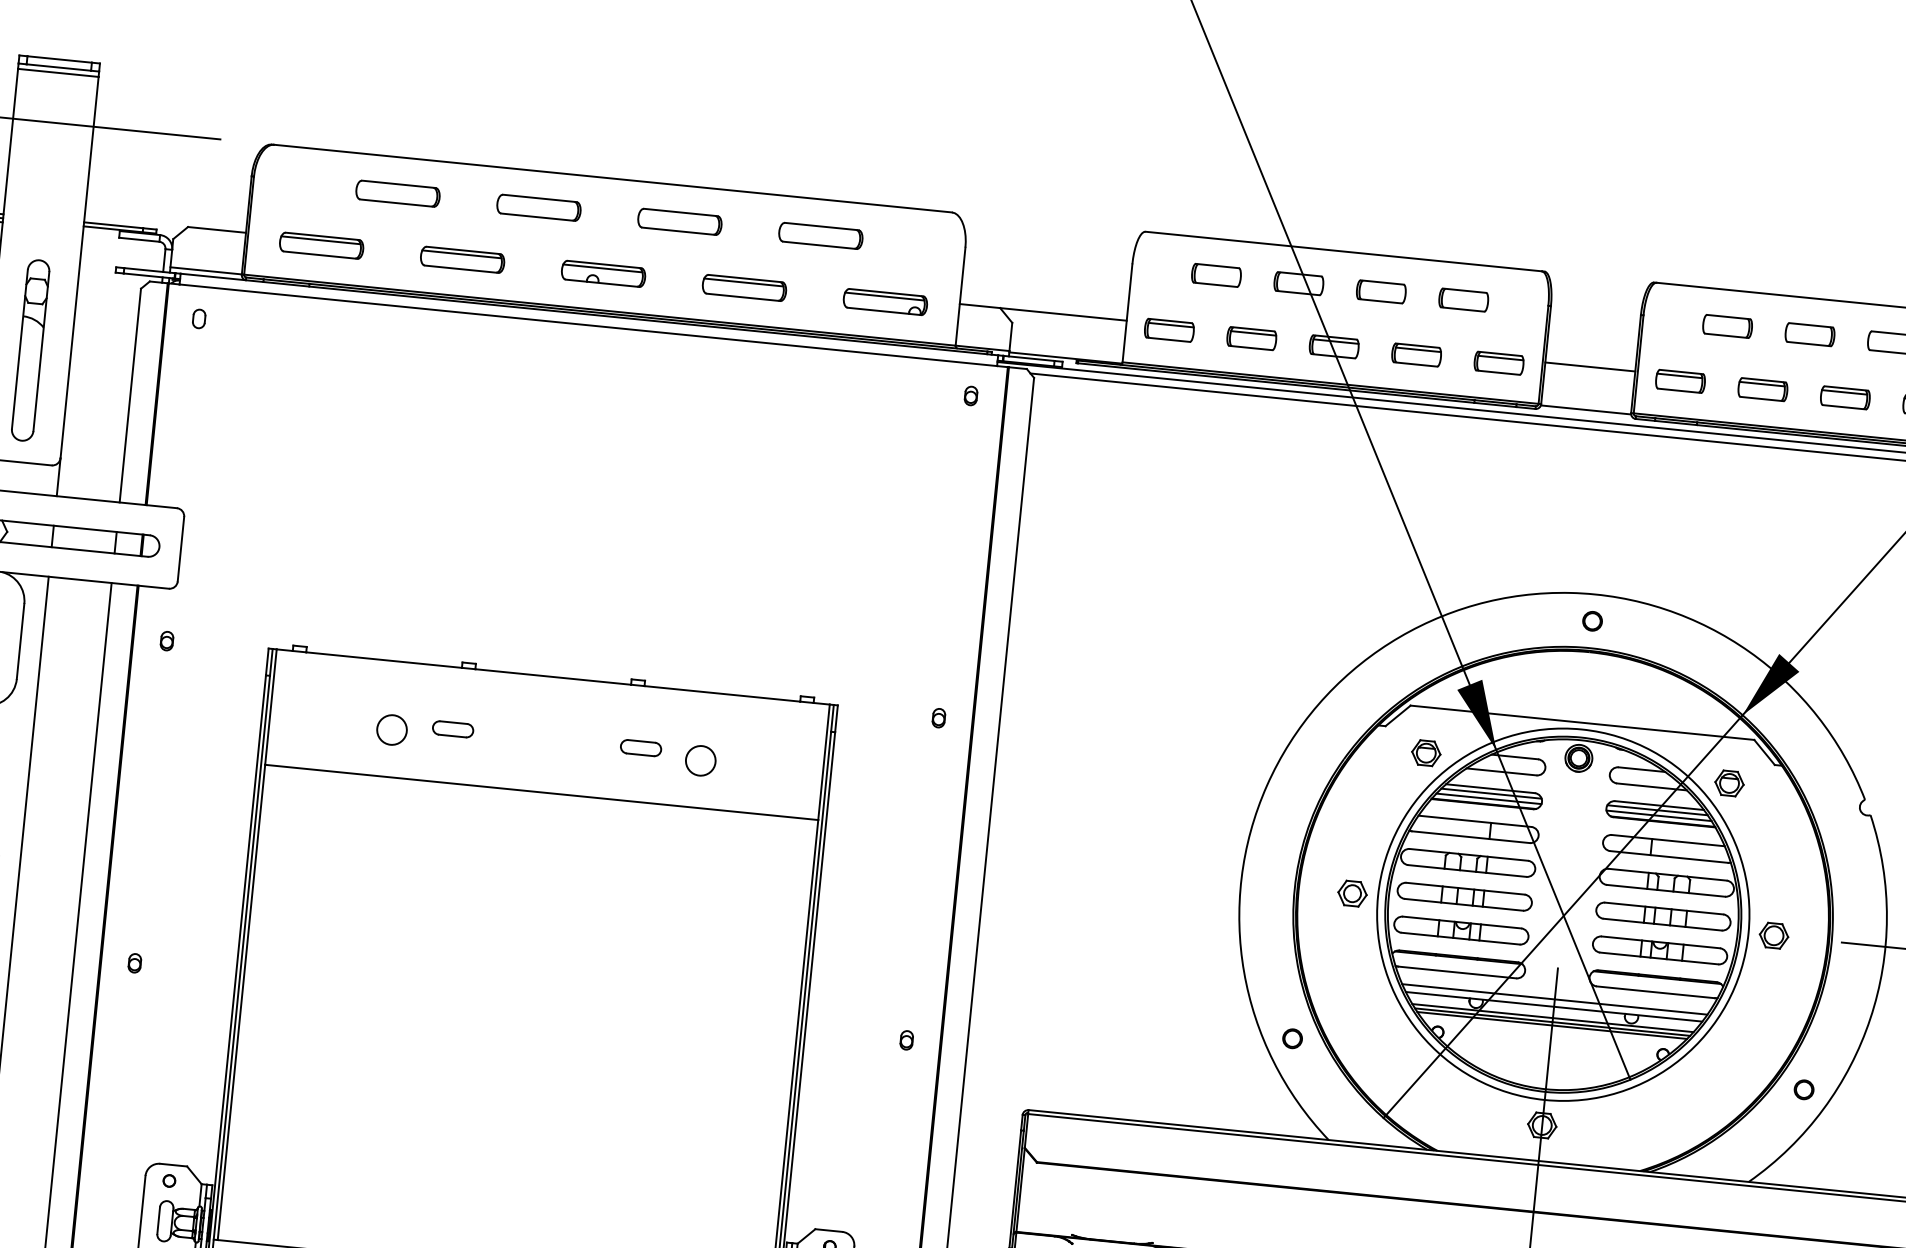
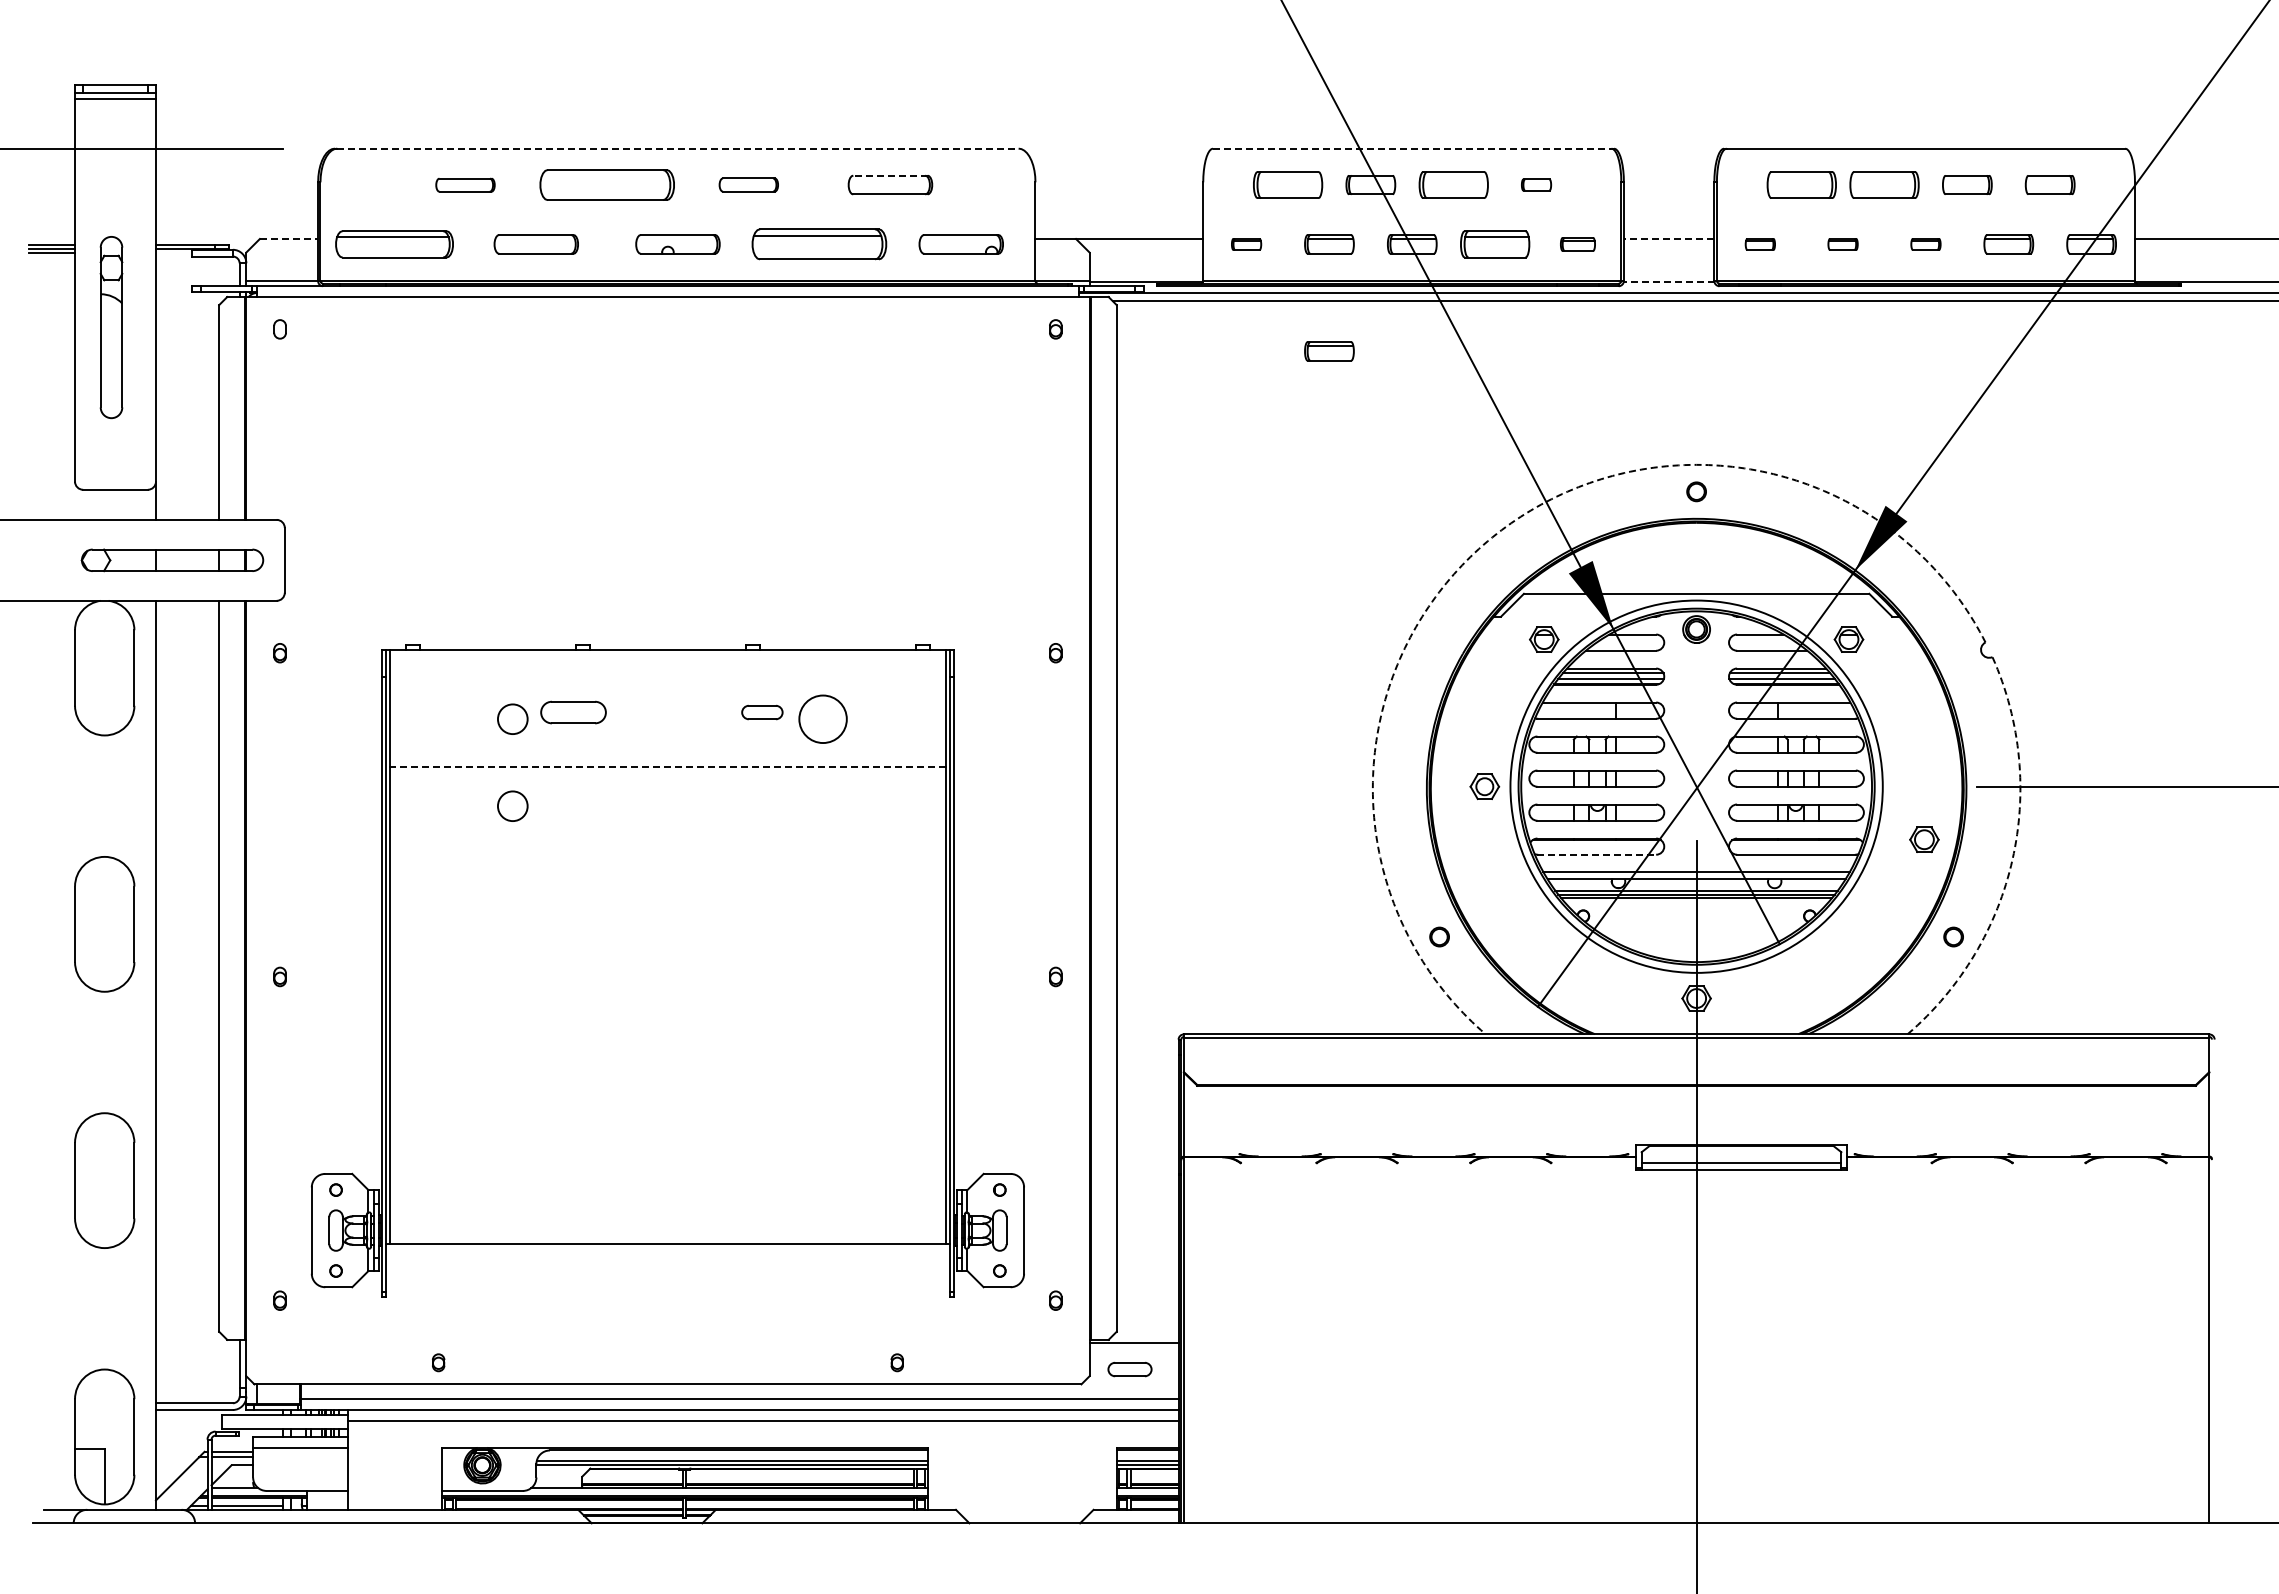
line: (612, 178) -> (677, 148), solid -> dashed
part: (397, 194) -> (465, 185), size x0.7
part: (538, 207) -> (606, 184), size x1.6
part: (679, 221) -> (748, 184), size x0.7
line: (820, 226) -> (889, 175), solid -> dashed
line: (217, 230) -> (289, 239), solid -> dashed
part: (321, 245) -> (394, 244), size x1.4
line: (1343, 251) -> (1412, 148), solid -> dashed
line: (461, 254) -> (534, 239), removed
line: (602, 268) -> (676, 239), removed
part: (1216, 274) -> (1287, 184), size x1.4
part: (744, 288) -> (819, 244), size x1.6
part: (1381, 291) -> (1453, 184), size x1.4
line: (884, 296) -> (959, 239), removed
part: (1463, 299) -> (1536, 184), size x0.6
part: (1727, 325) -> (1801, 184), size x1.4
part: (1169, 330) -> (1246, 244), size x0.6
part: (1810, 334) -> (1884, 184), size x1.4
part: (30, 350) -> (111, 327), moved
part: (1416, 355) -> (1494, 244), size x1.4
part: (1498, 363) -> (1577, 244), size x0.7
line: (1589, 367) -> (1668, 239), solid -> dashed
part: (1680, 381) -> (1760, 244), size x0.6
part: (1762, 389) -> (1842, 244), size x0.6
part: (1844, 397) -> (1925, 244), size x0.6
line: (1585, 410) -> (1668, 282), solid -> dashed
part: (1241, 445) -> (1329, 351), added
arc: (1389, 642) -> (1496, 533), solid -> dashed
part: (453, 729) -> (573, 712), size x1.6
circle: (700, 761) -> (822, 719), size x1.6
line: (541, 792) -> (667, 766), solid -> dashed
circle: (383, 815) -> (512, 805), added
part: (1774, 935) -> (1924, 839), moved
line: (1457, 972) -> (1597, 854), solid -> dashed
arc: (1870, 1018) -> (2012, 859), solid -> dashed

